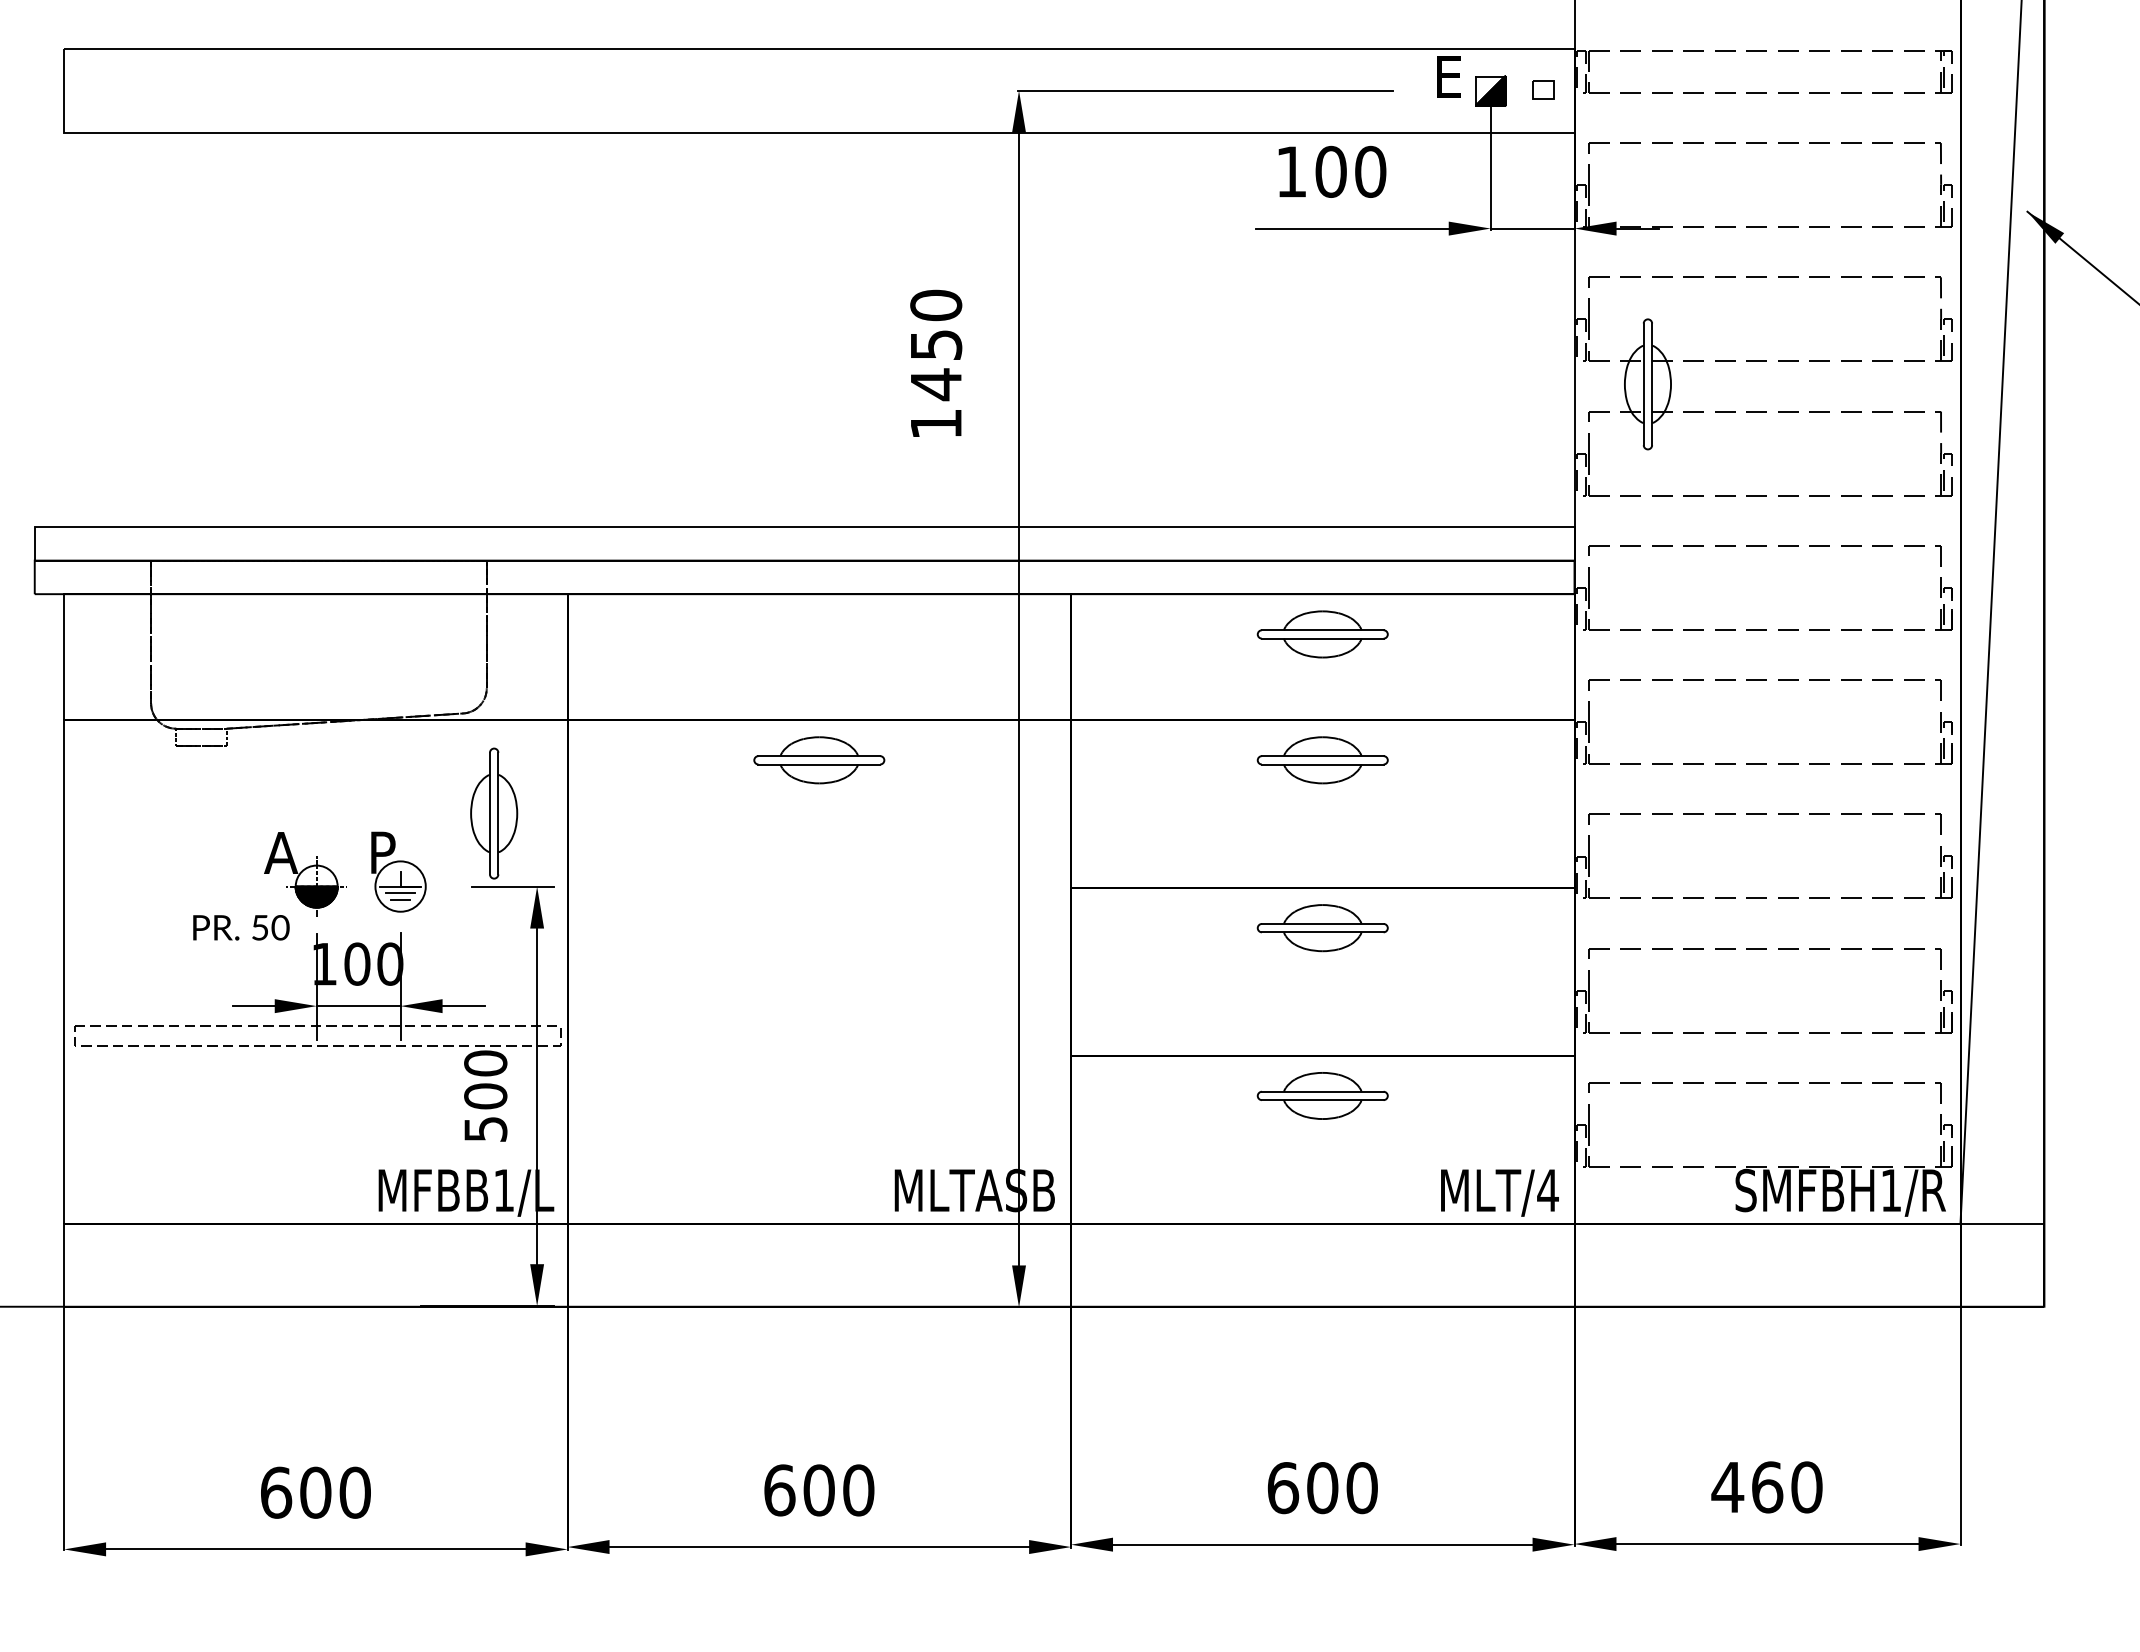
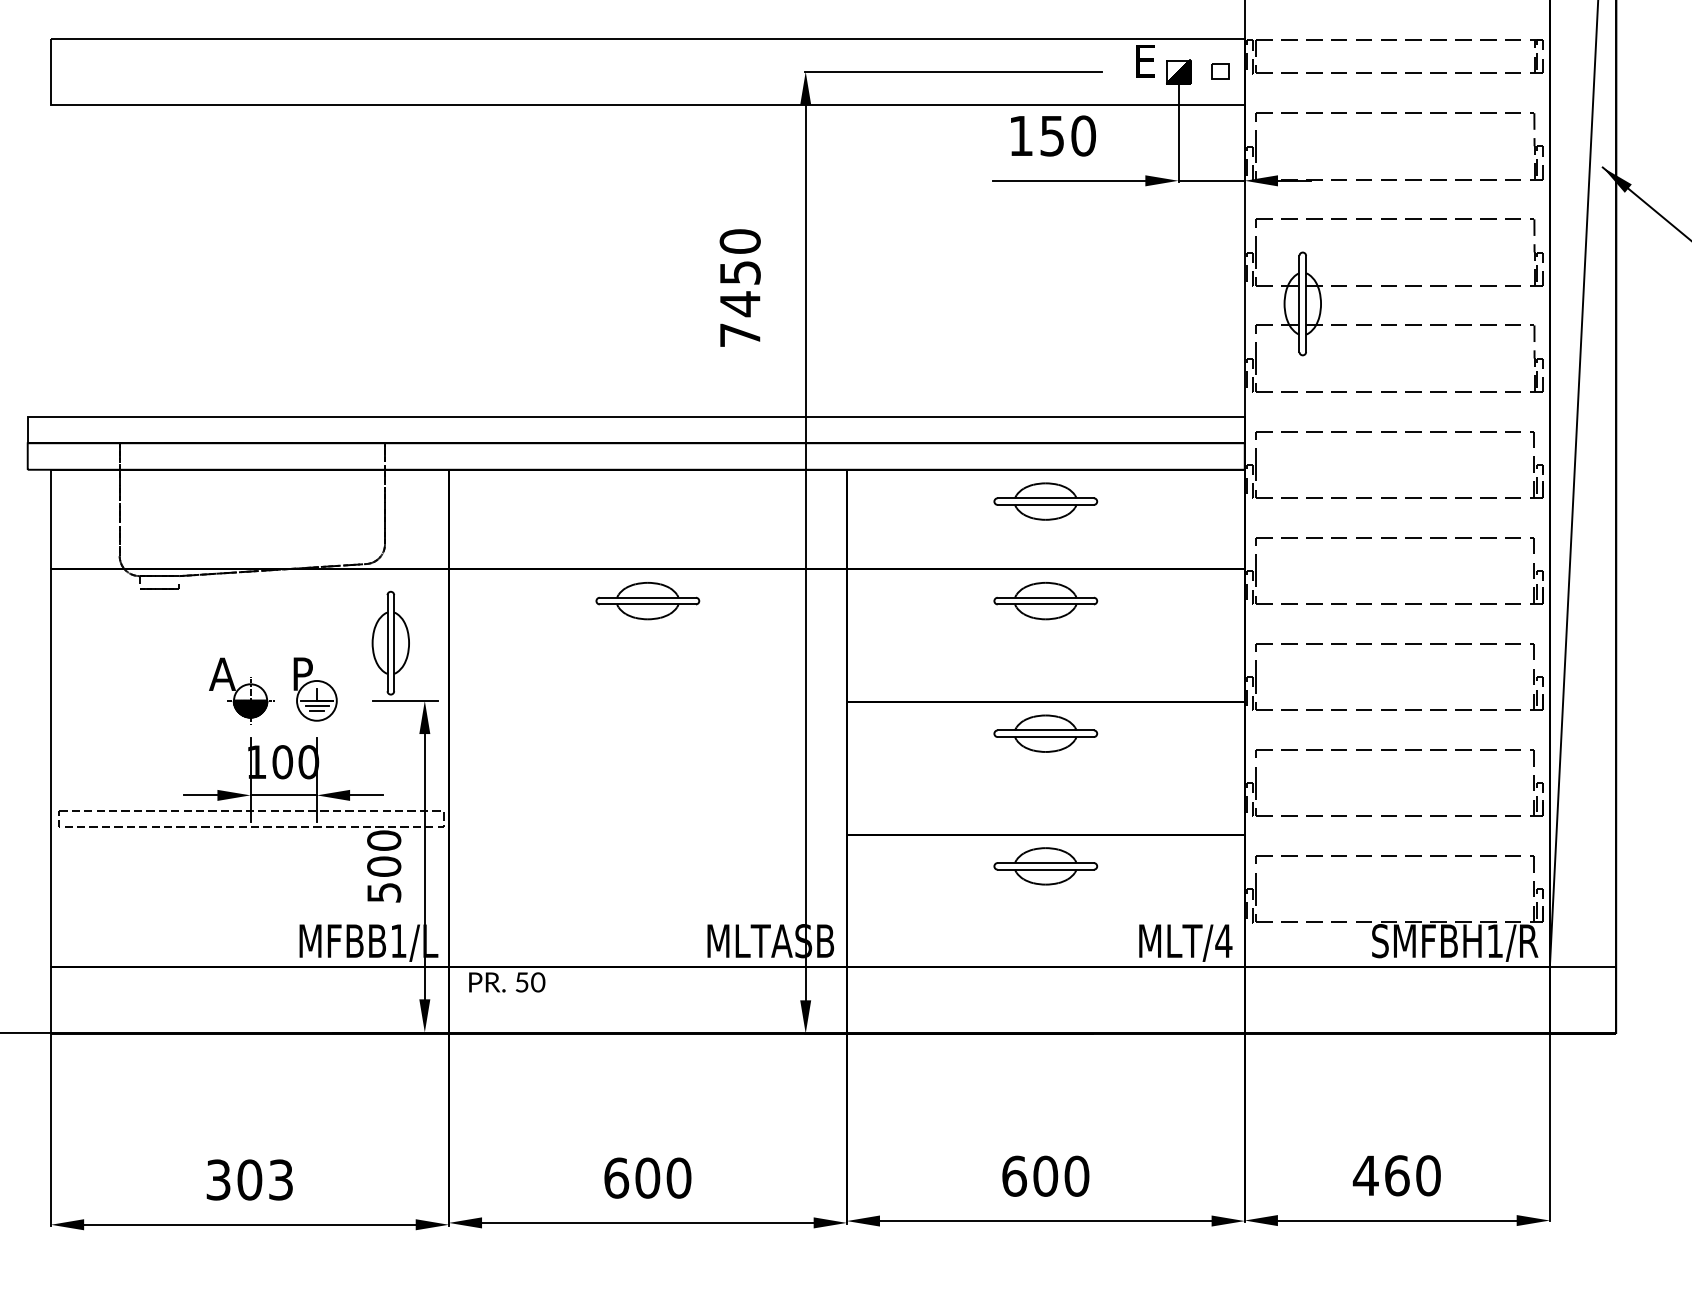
text: (1330, 171) -> (1051, 135), 100 -> 150
text: (936, 423) -> (740, 334), 1450 -> 7450
text: (241, 927) -> (507, 982), moved
text: (315, 1492) -> (249, 1179), 600 -> 303

